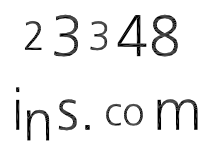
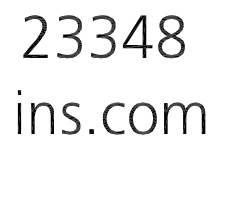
part: (33, 35) -> (35, 36), size x1.43
part: (98, 35) -> (103, 36), size x1.43
part: (124, 114) -> (129, 118), size x1.43
part: (30, 124) -> (34, 117), moved

